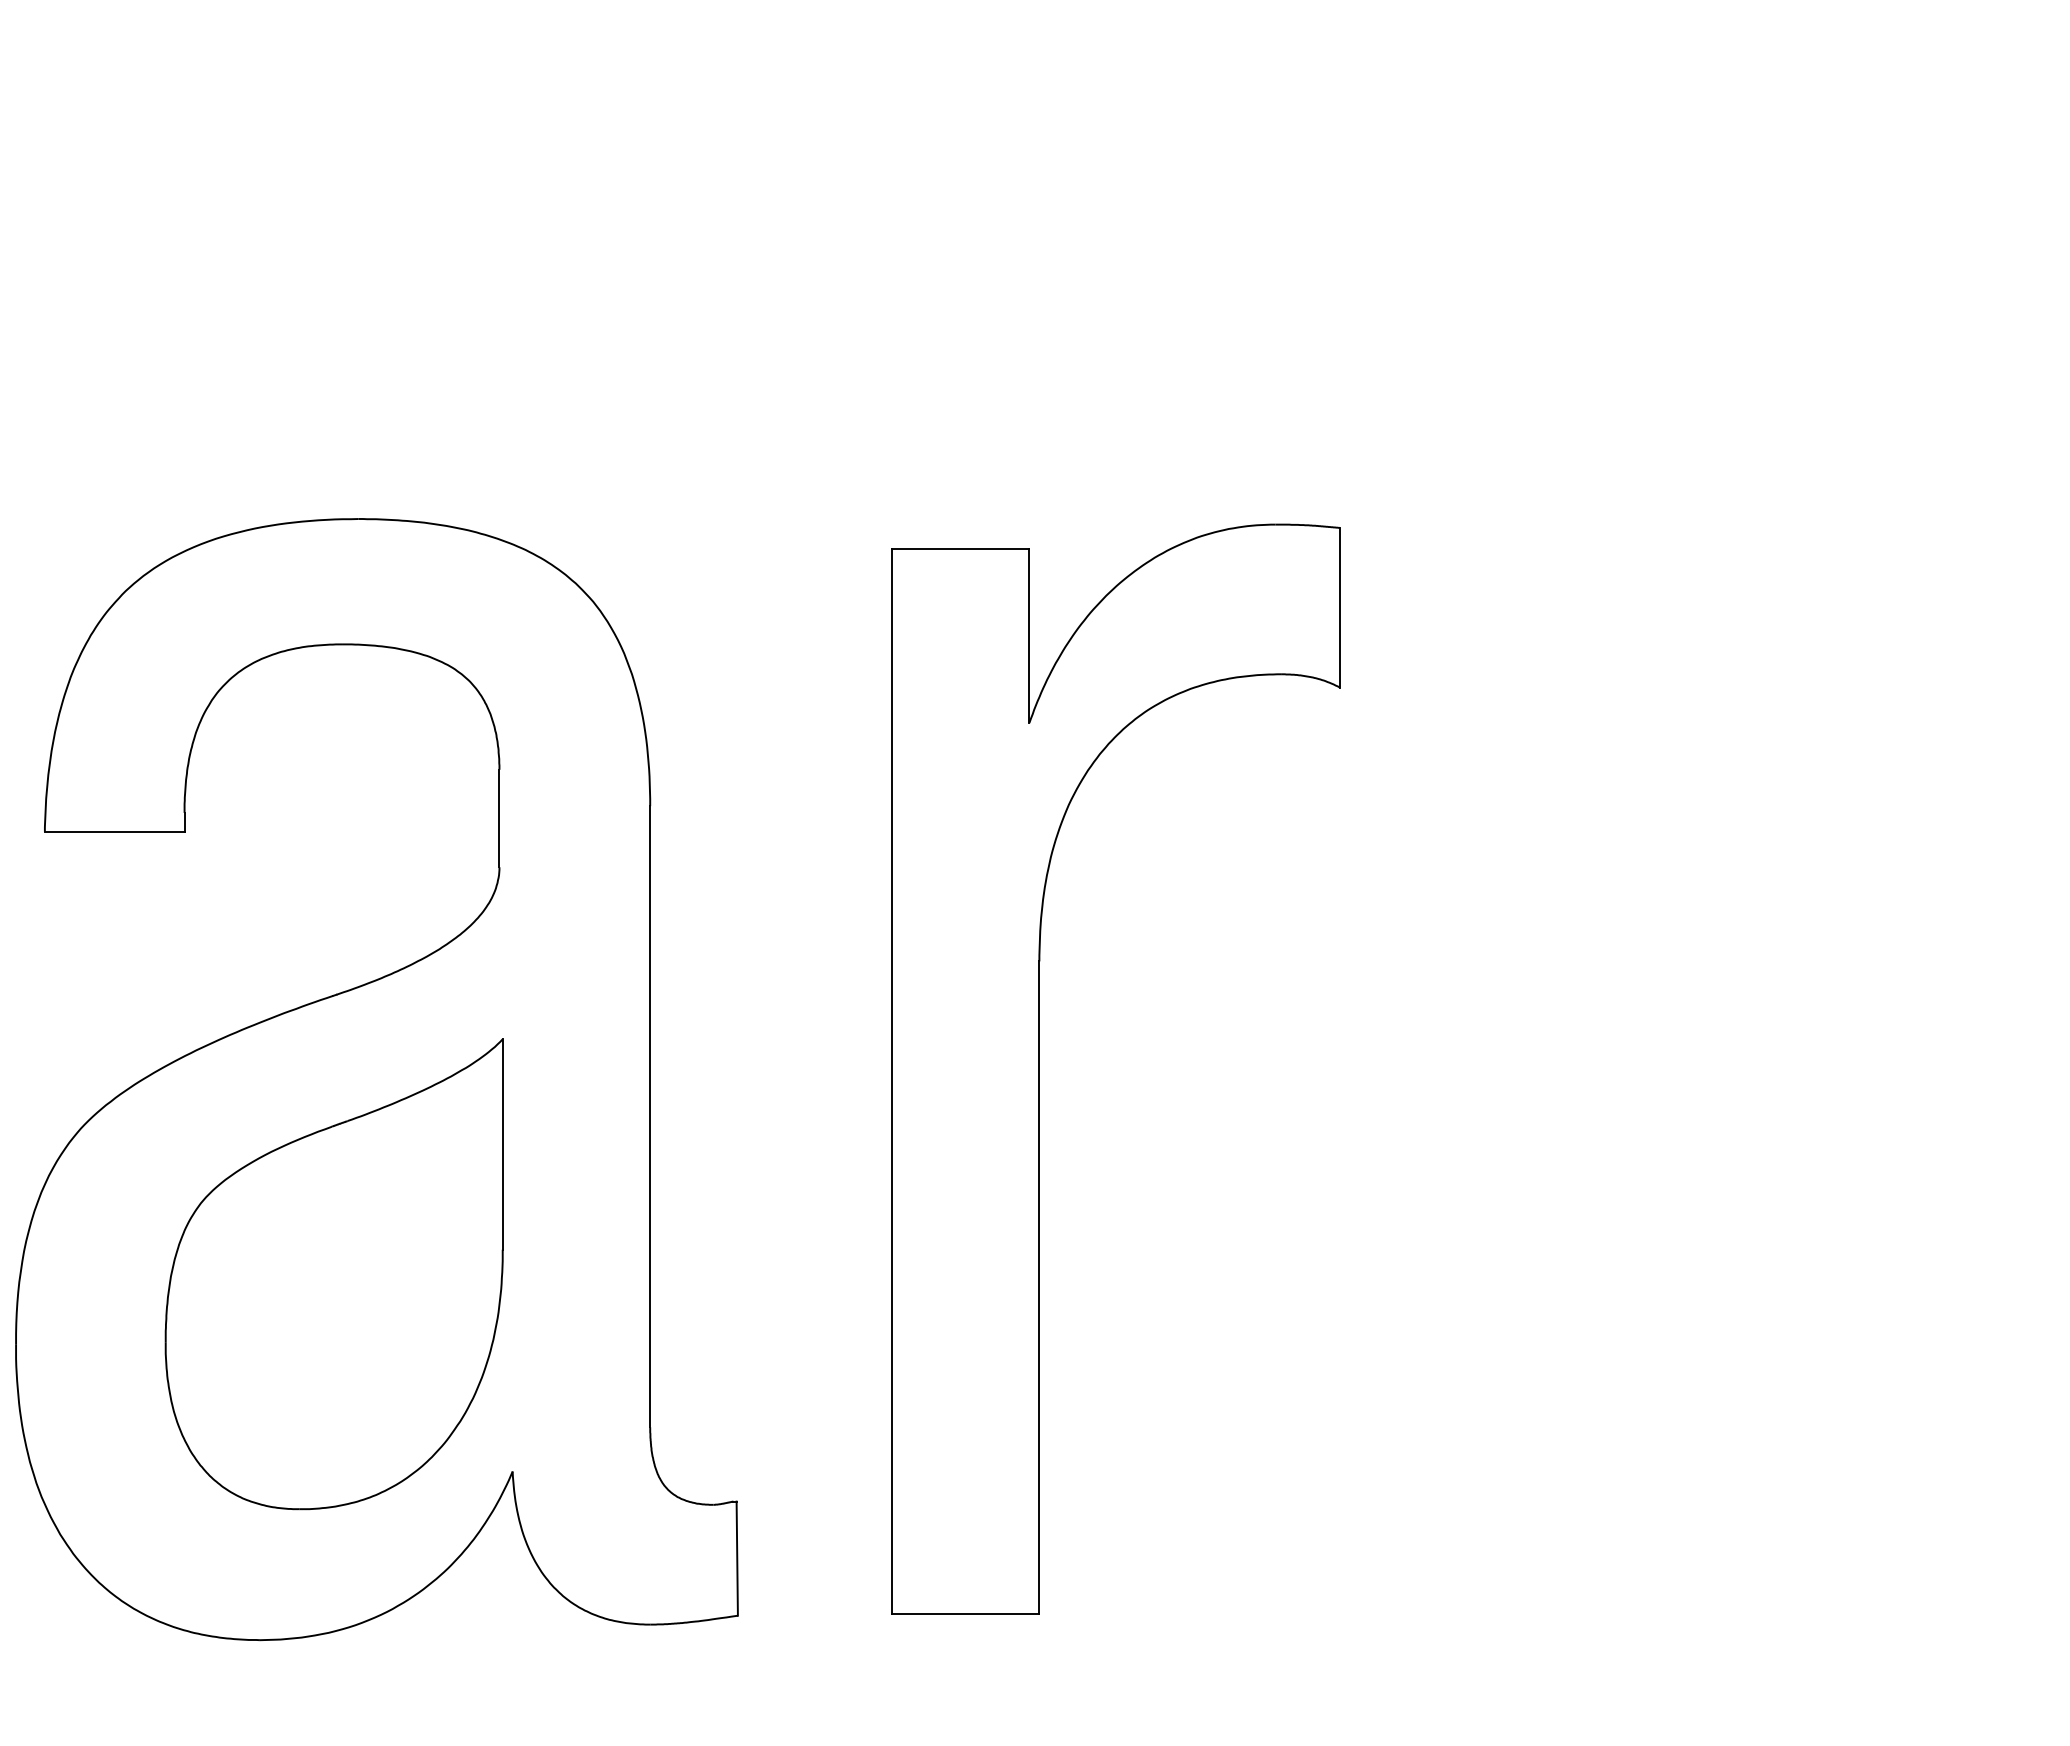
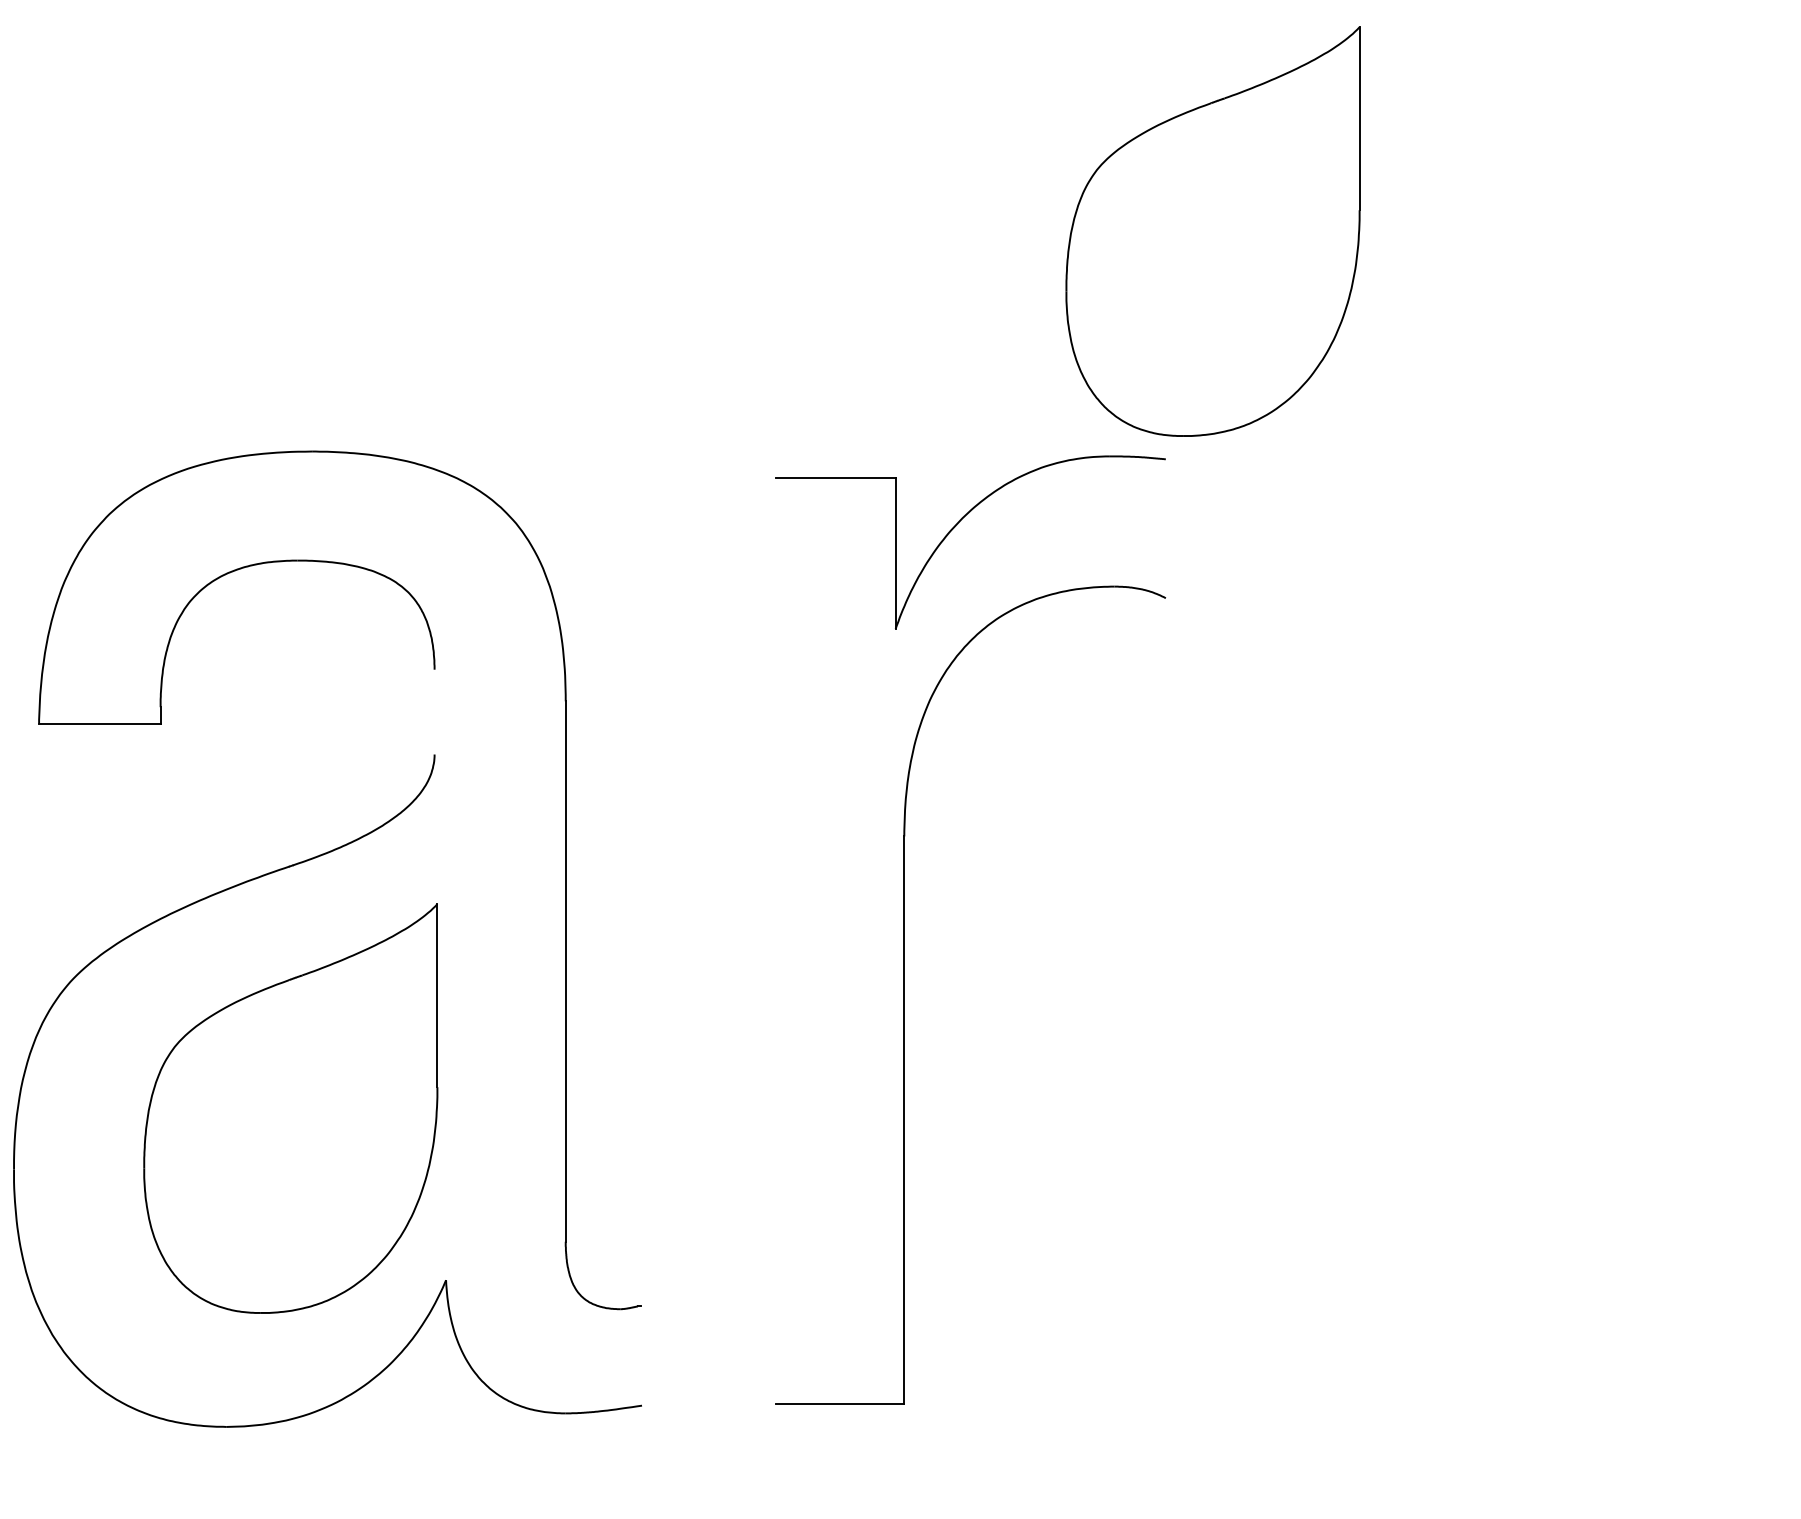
part: (1393, 266) -> (1212, 231), added
line: (1339, 607) -> (1165, 528), removed
line: (499, 818) -> (434, 712), removed
line: (891, 1081) -> (775, 940), removed
line: (736, 1558) -> (640, 1355), removed

